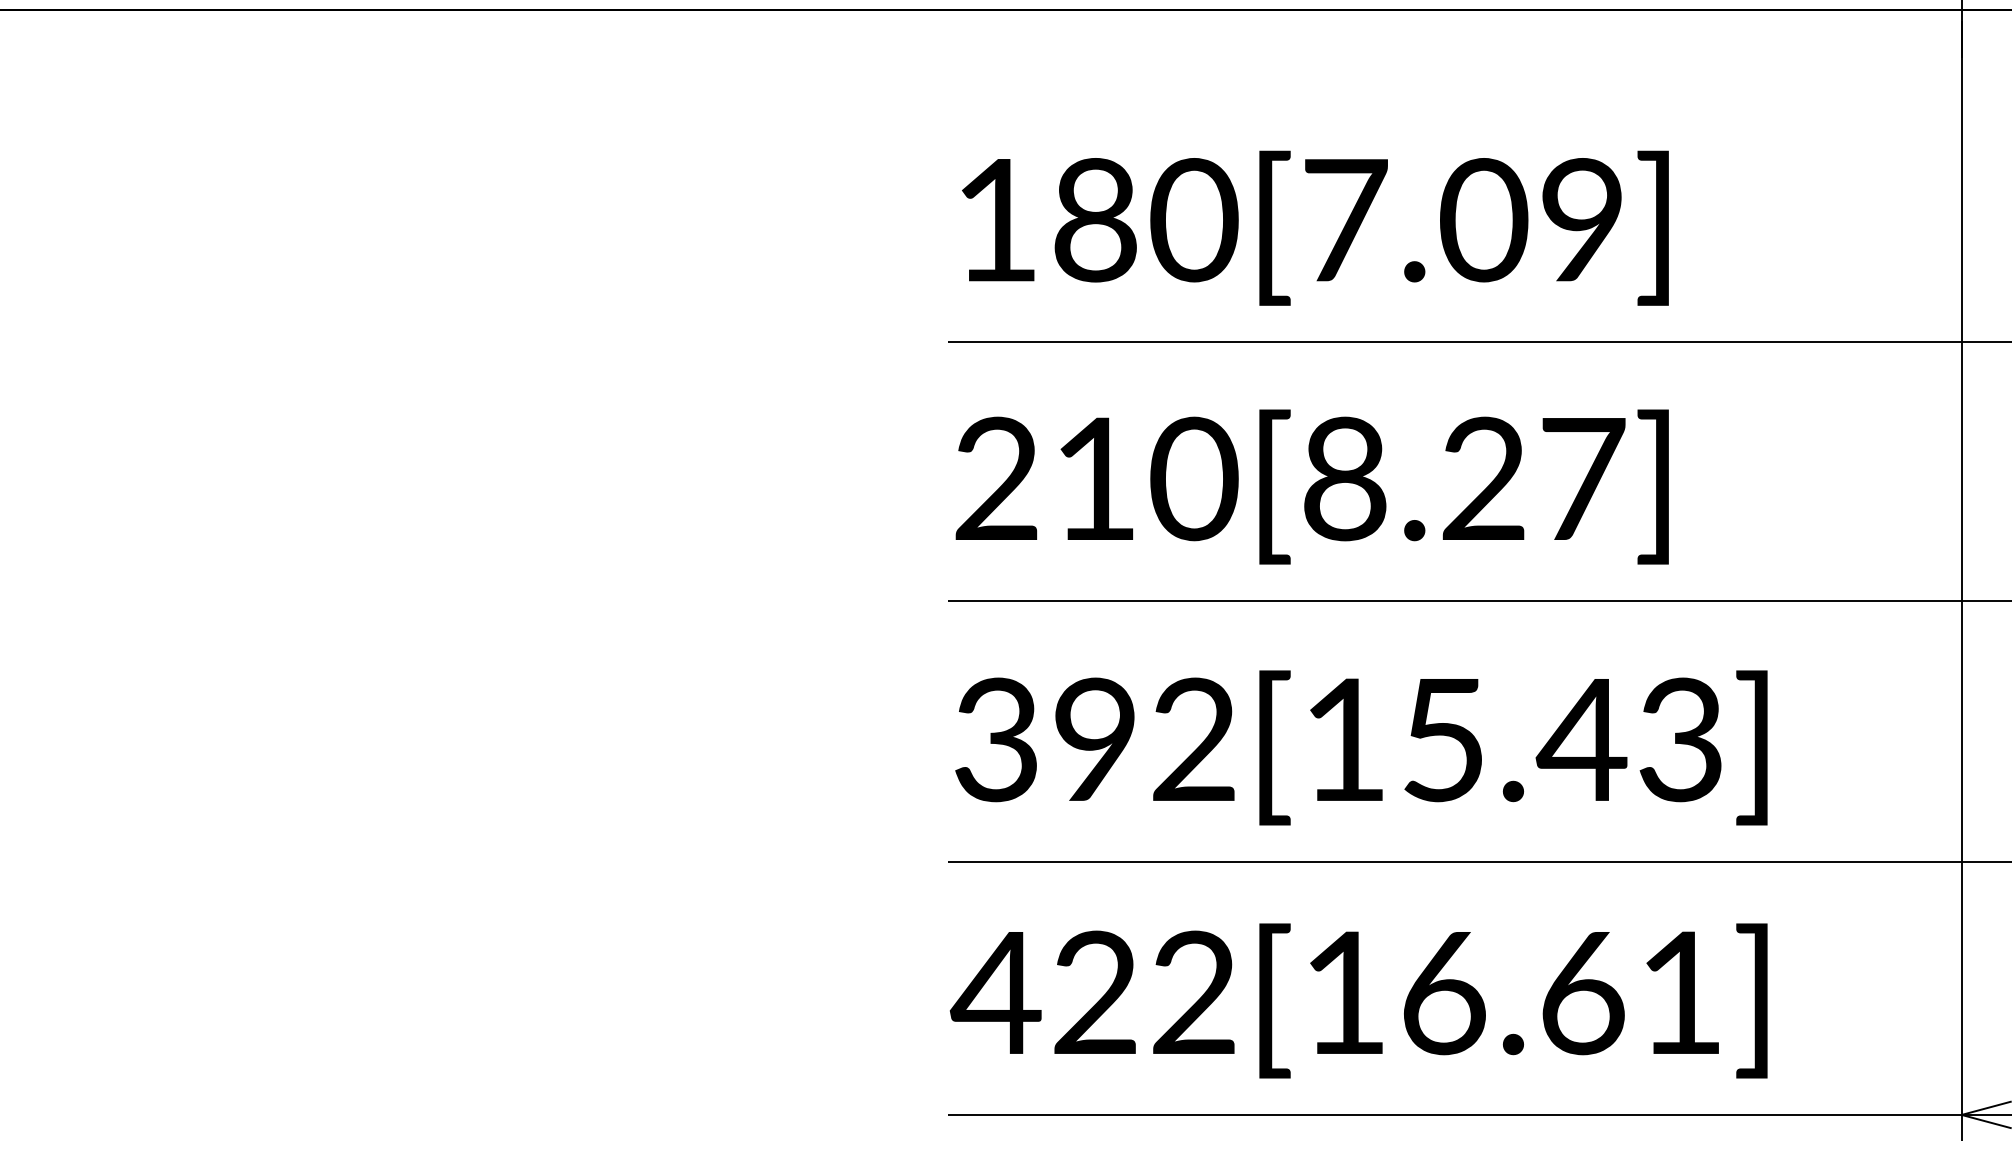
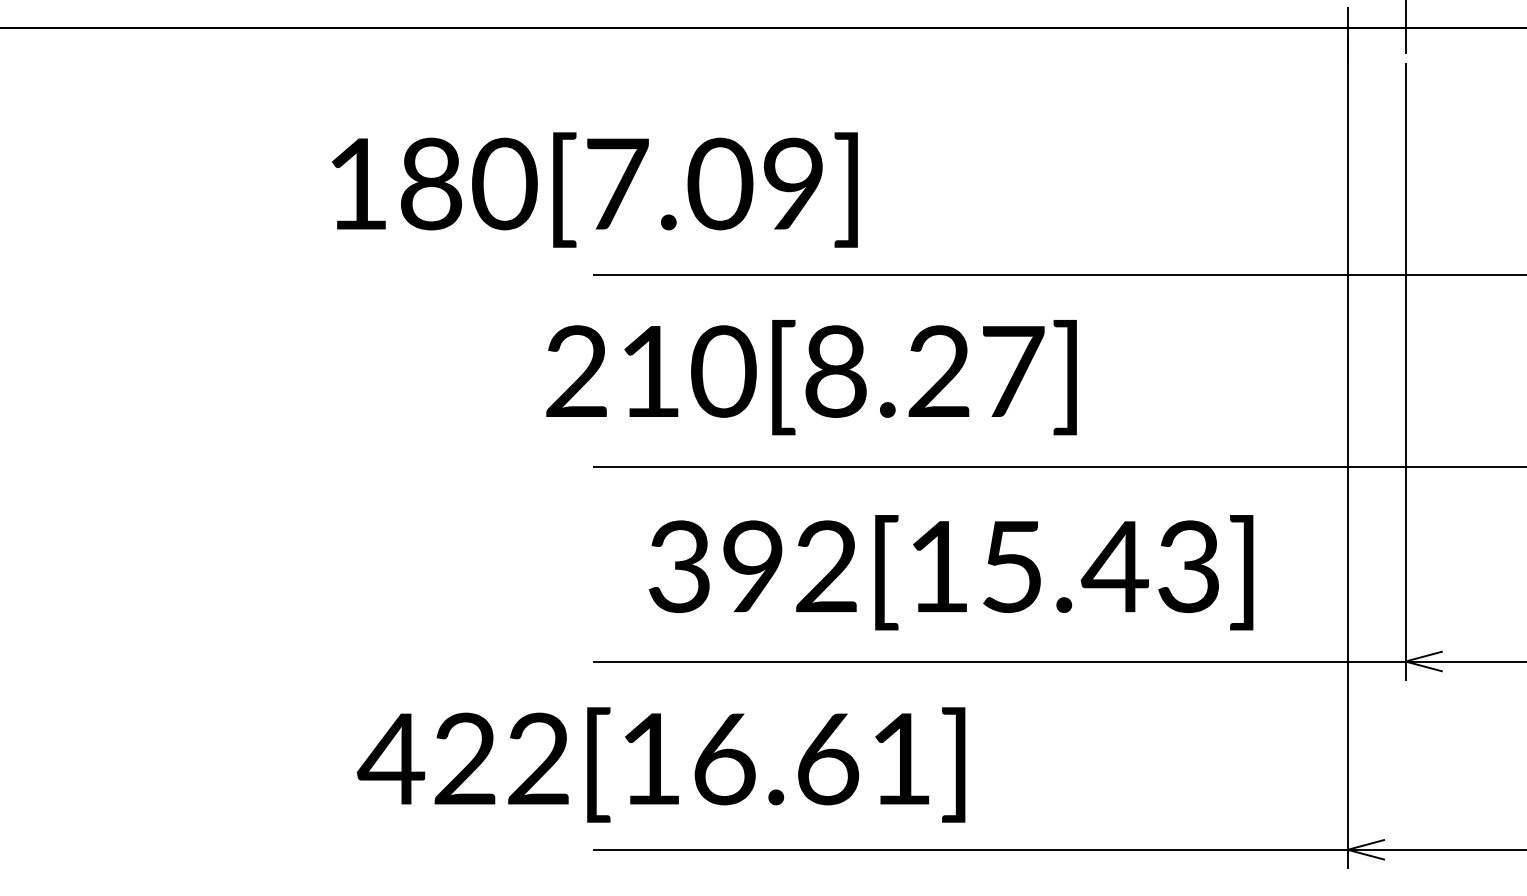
text: (1314, 227) -> (594, 189), moved
text: (1312, 486) -> (811, 377), moved
text: (1361, 747) -> (951, 572), moved
text: (1357, 1000) -> (660, 764), moved

